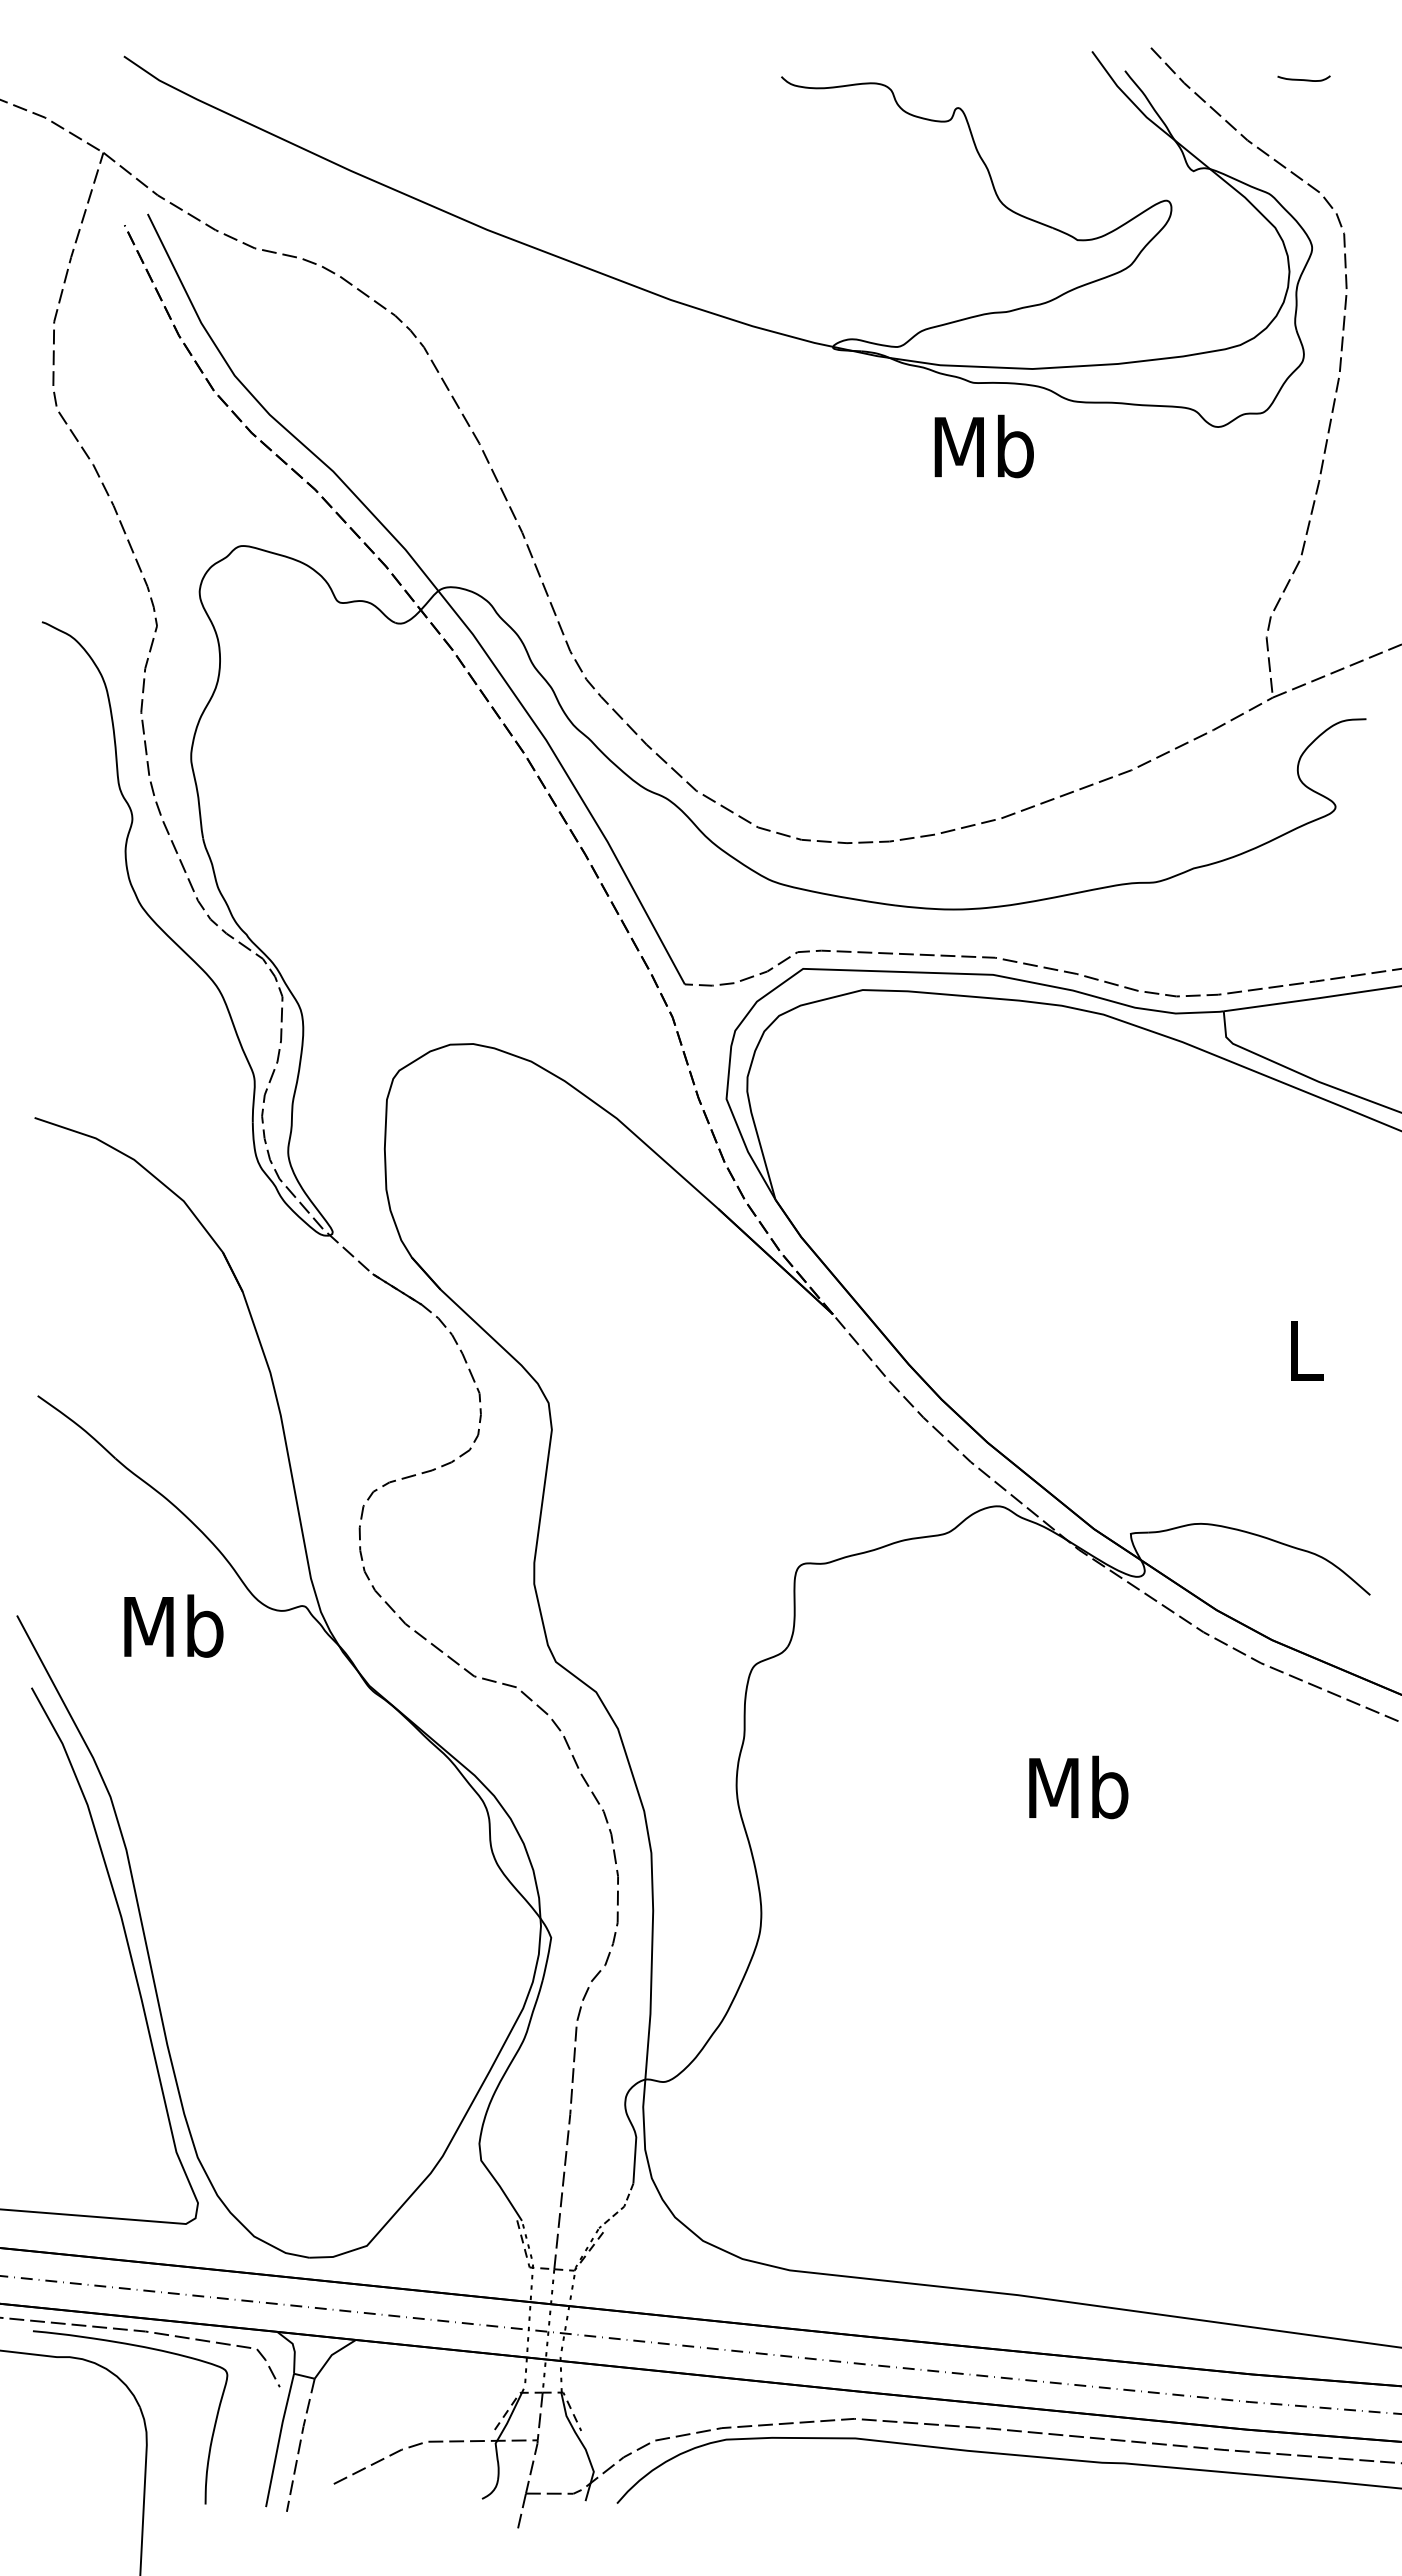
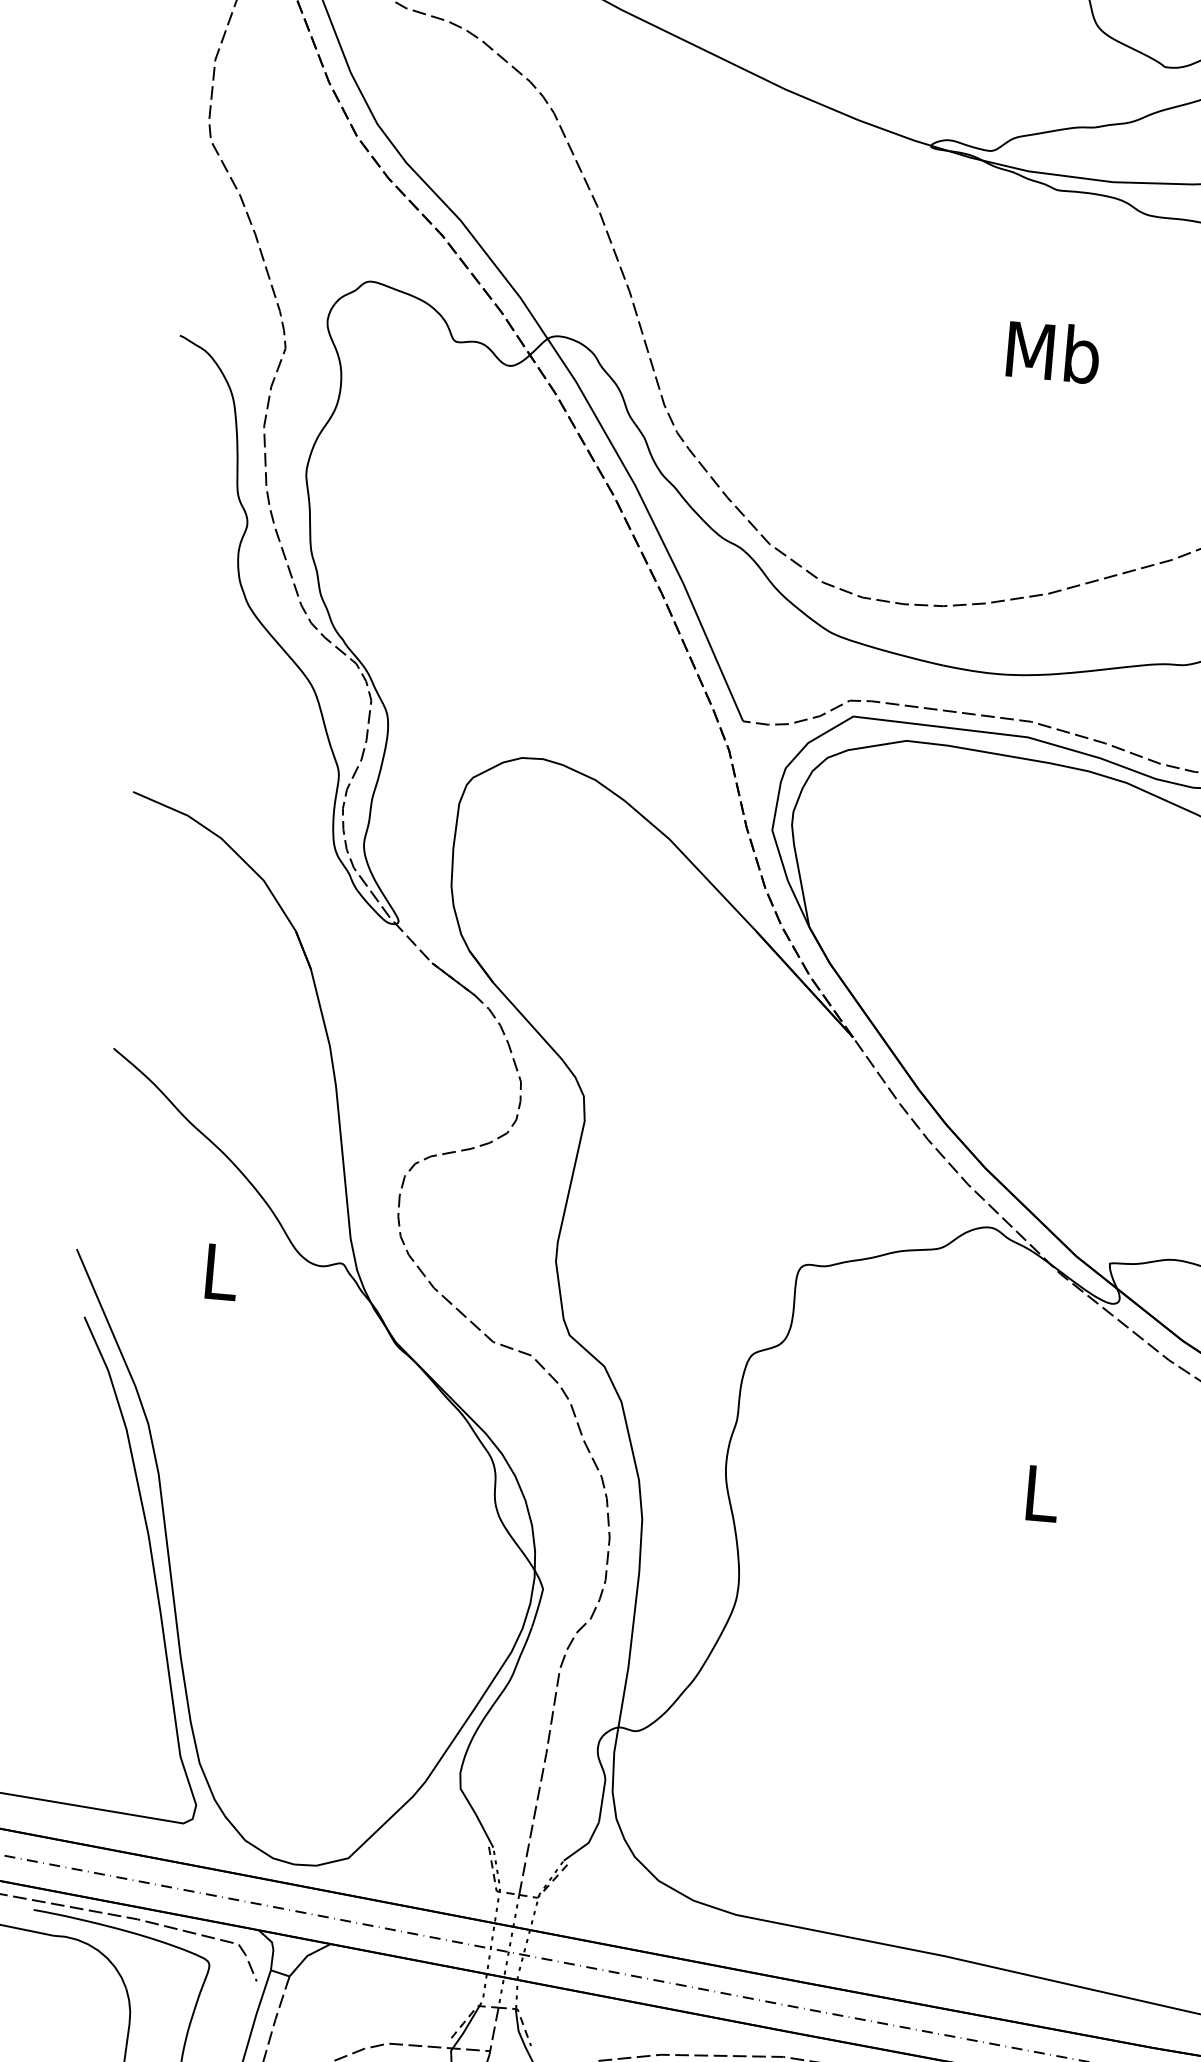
text: (983, 446) -> (1052, 351), moved
text: (173, 1625) -> (220, 1270), Mb -> L
text: (1078, 1787) -> (1041, 1493), Mb -> L
line: (621, 2209) -> (585, 1845), dashed -> solid

